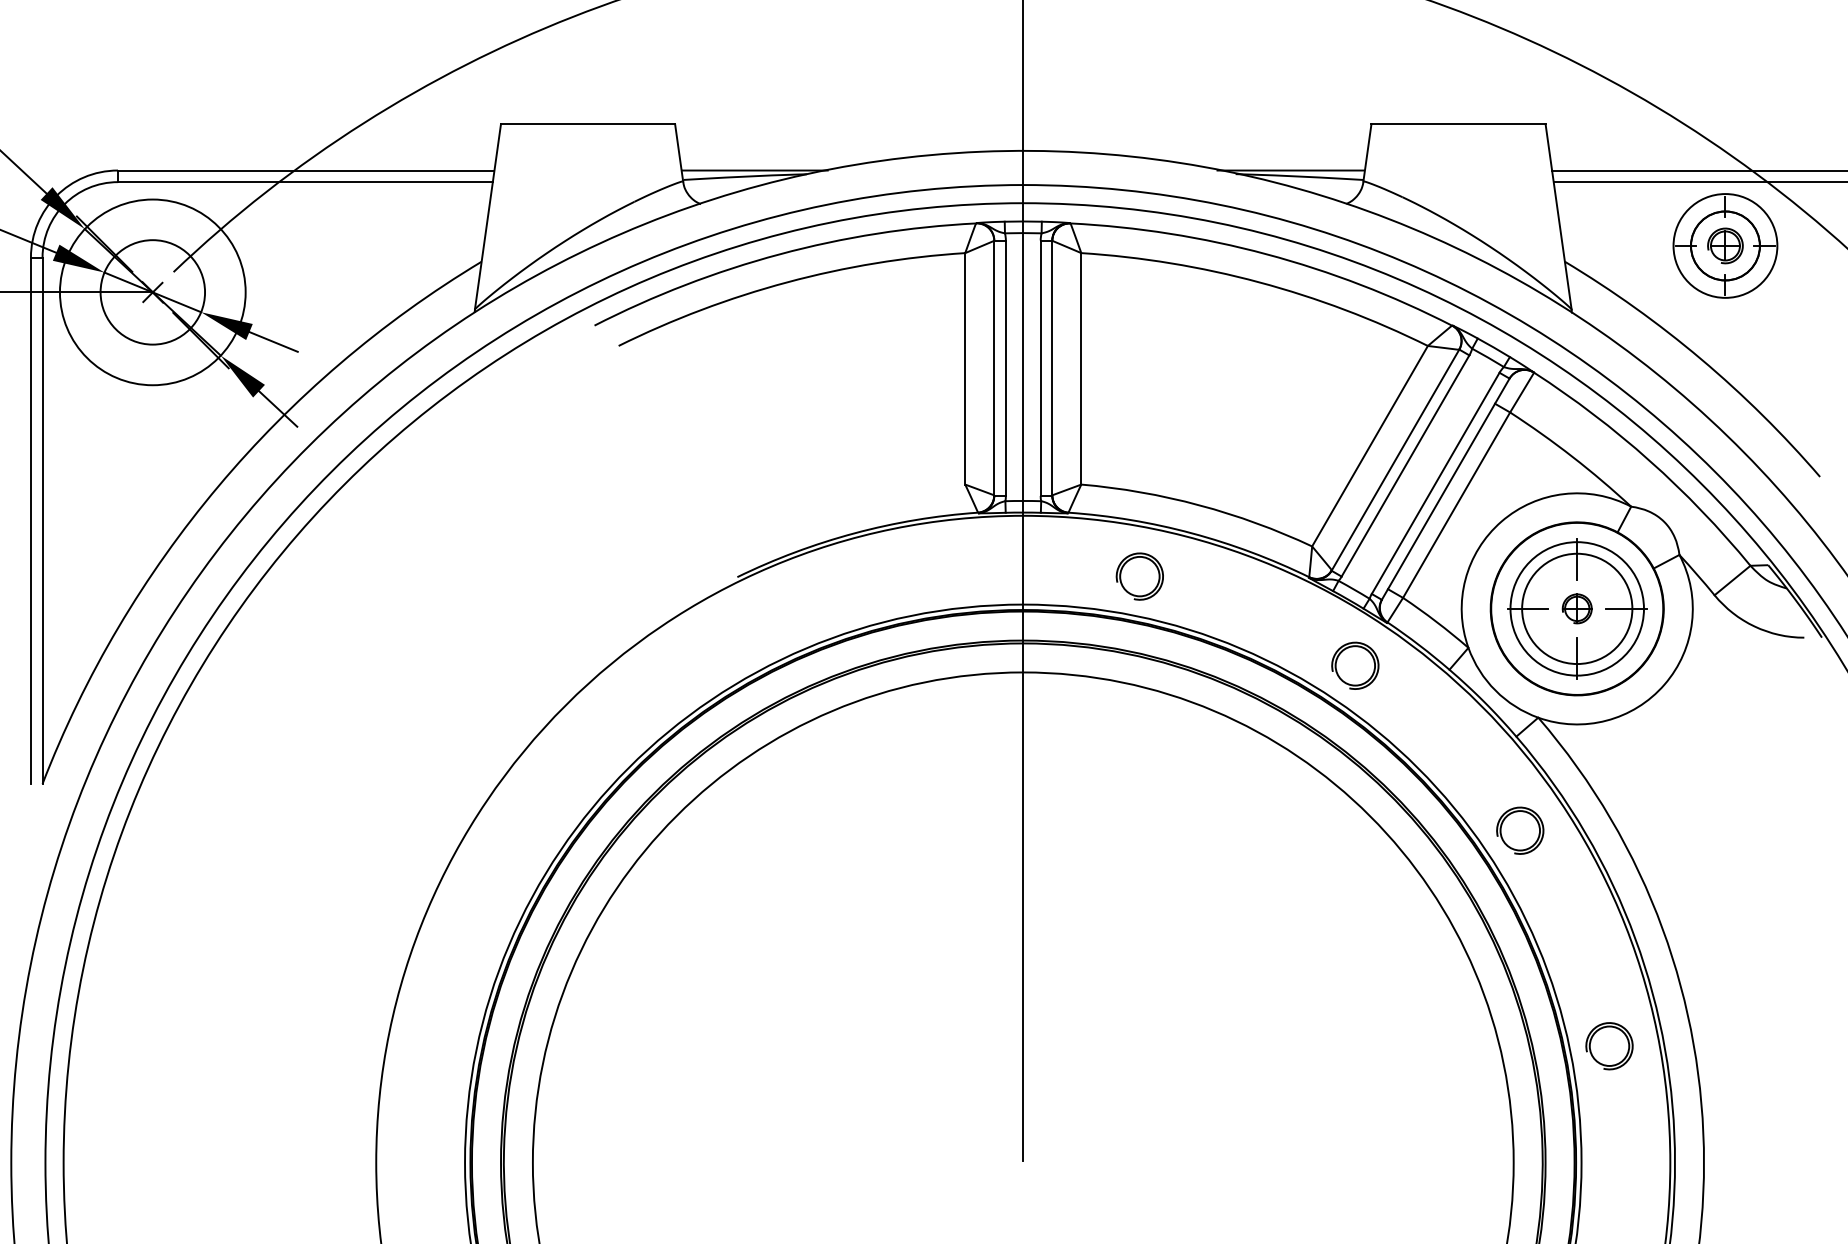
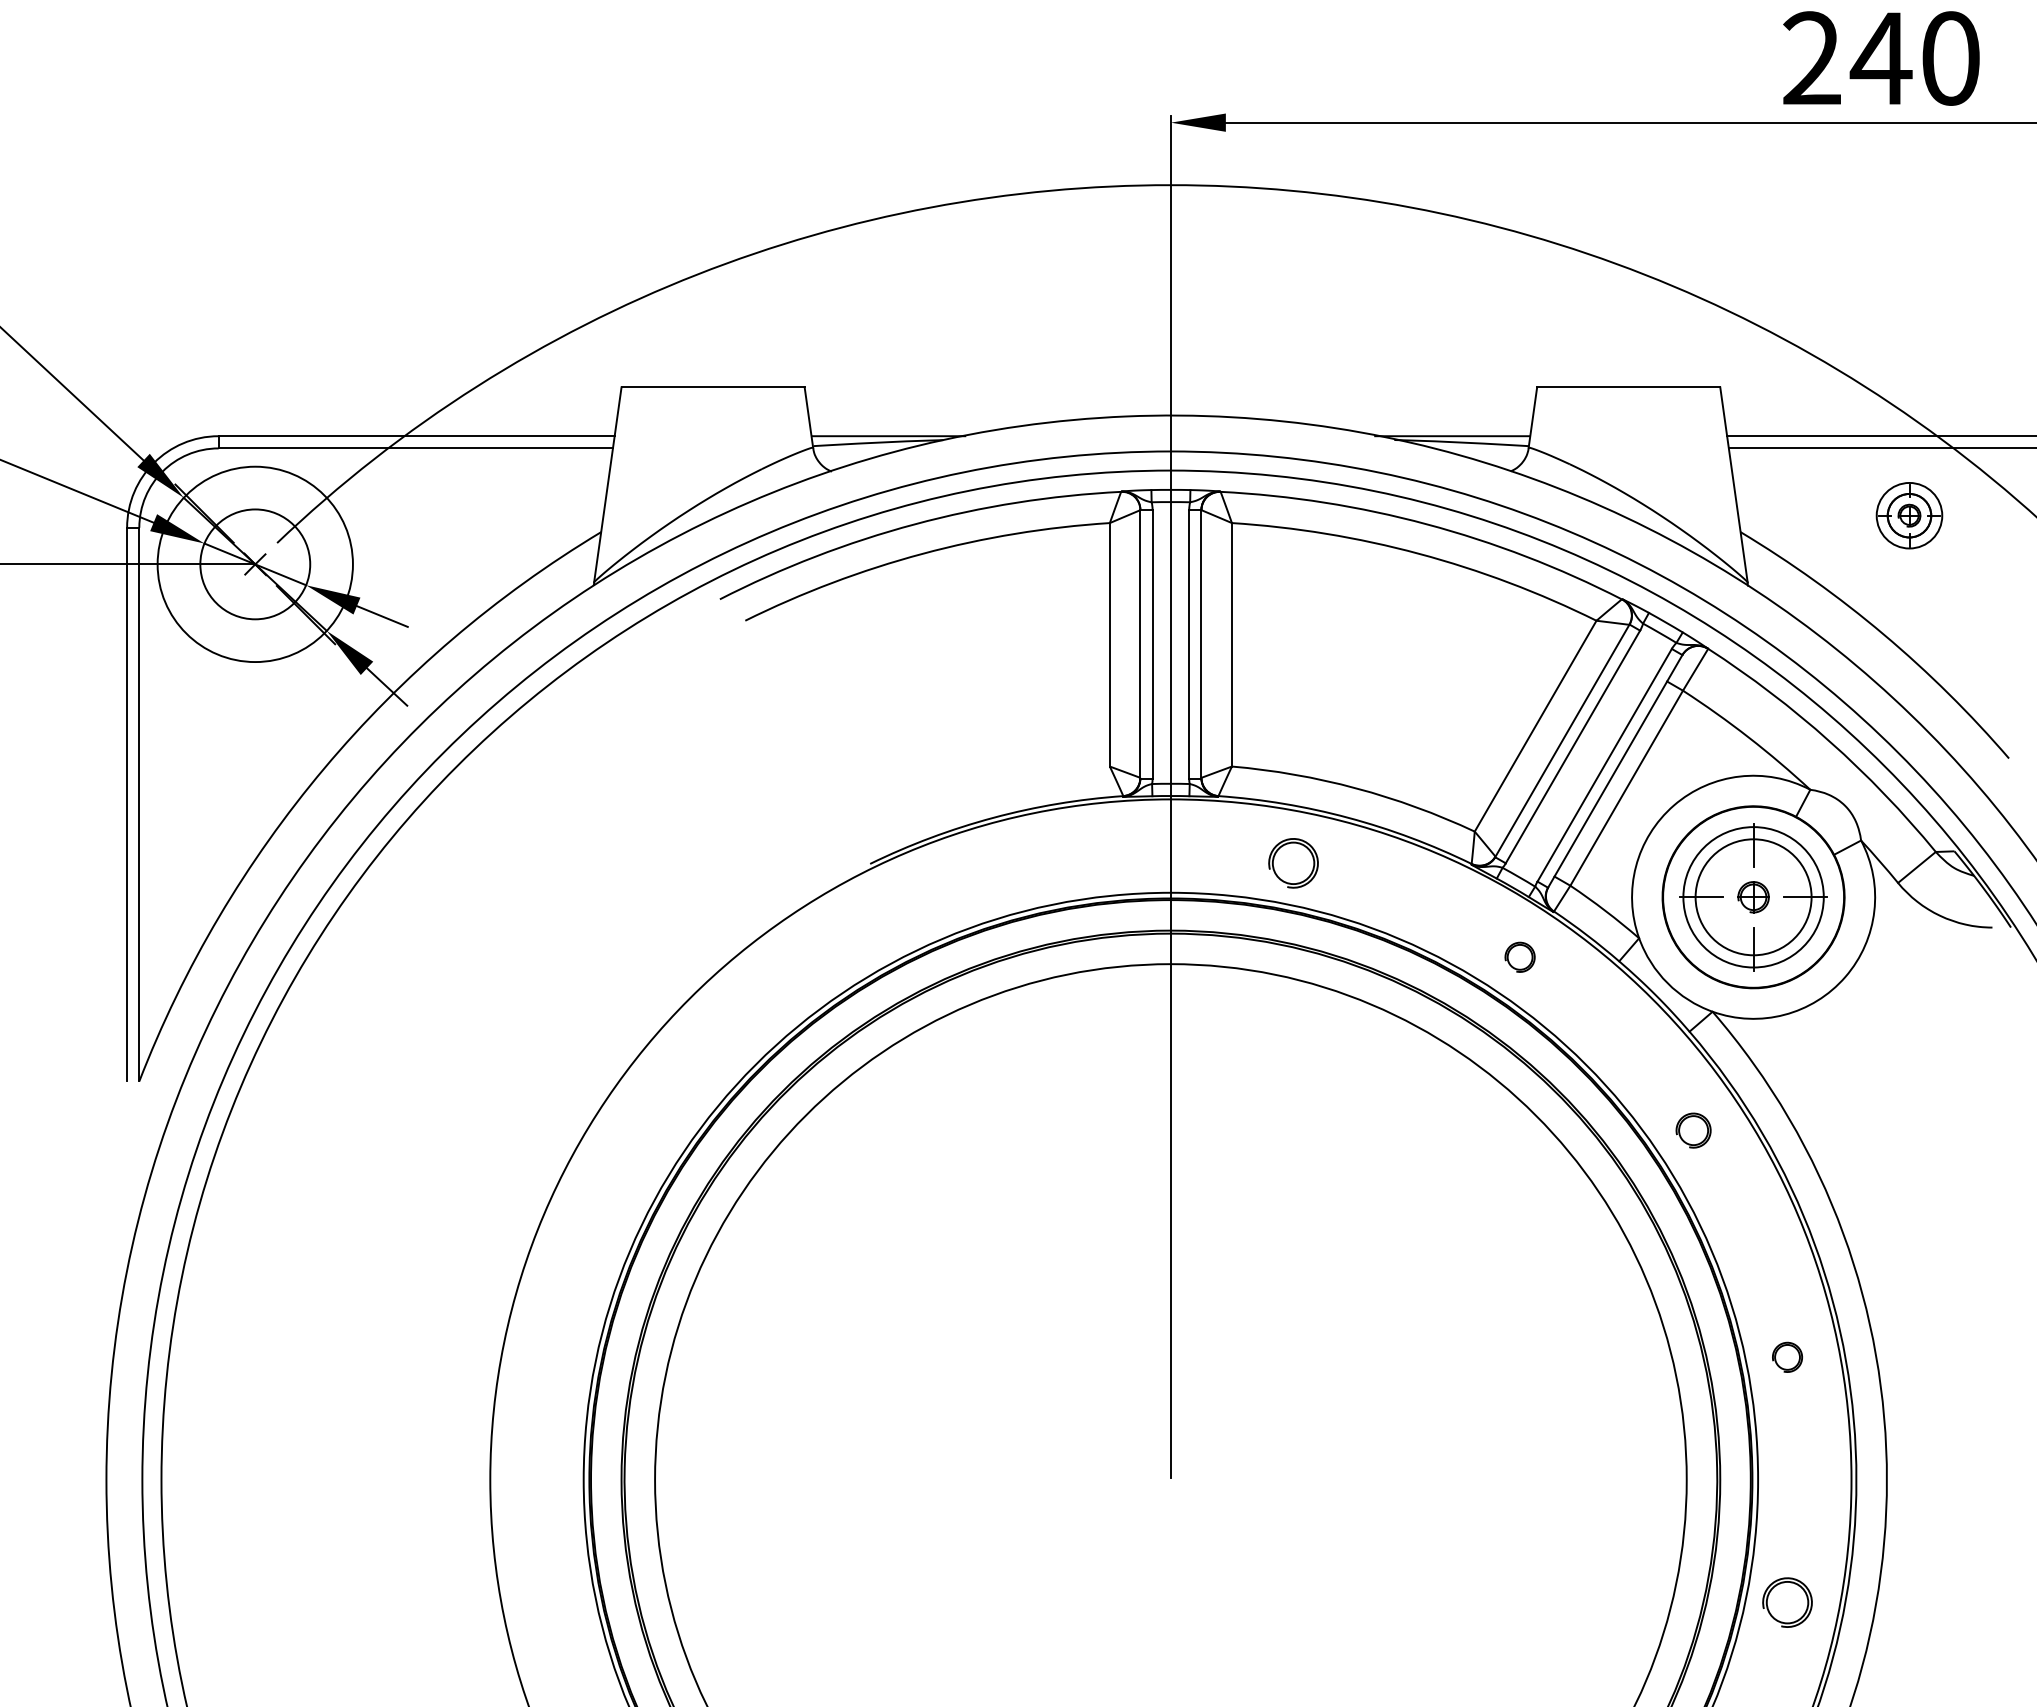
part: (1725, 245) -> (1909, 515), size x0.6
part: (1354, 666) -> (1519, 957), size x0.6
part: (1520, 830) -> (1693, 1130), size x0.7
part: (1609, 1046) -> (1787, 1357), size x0.6

